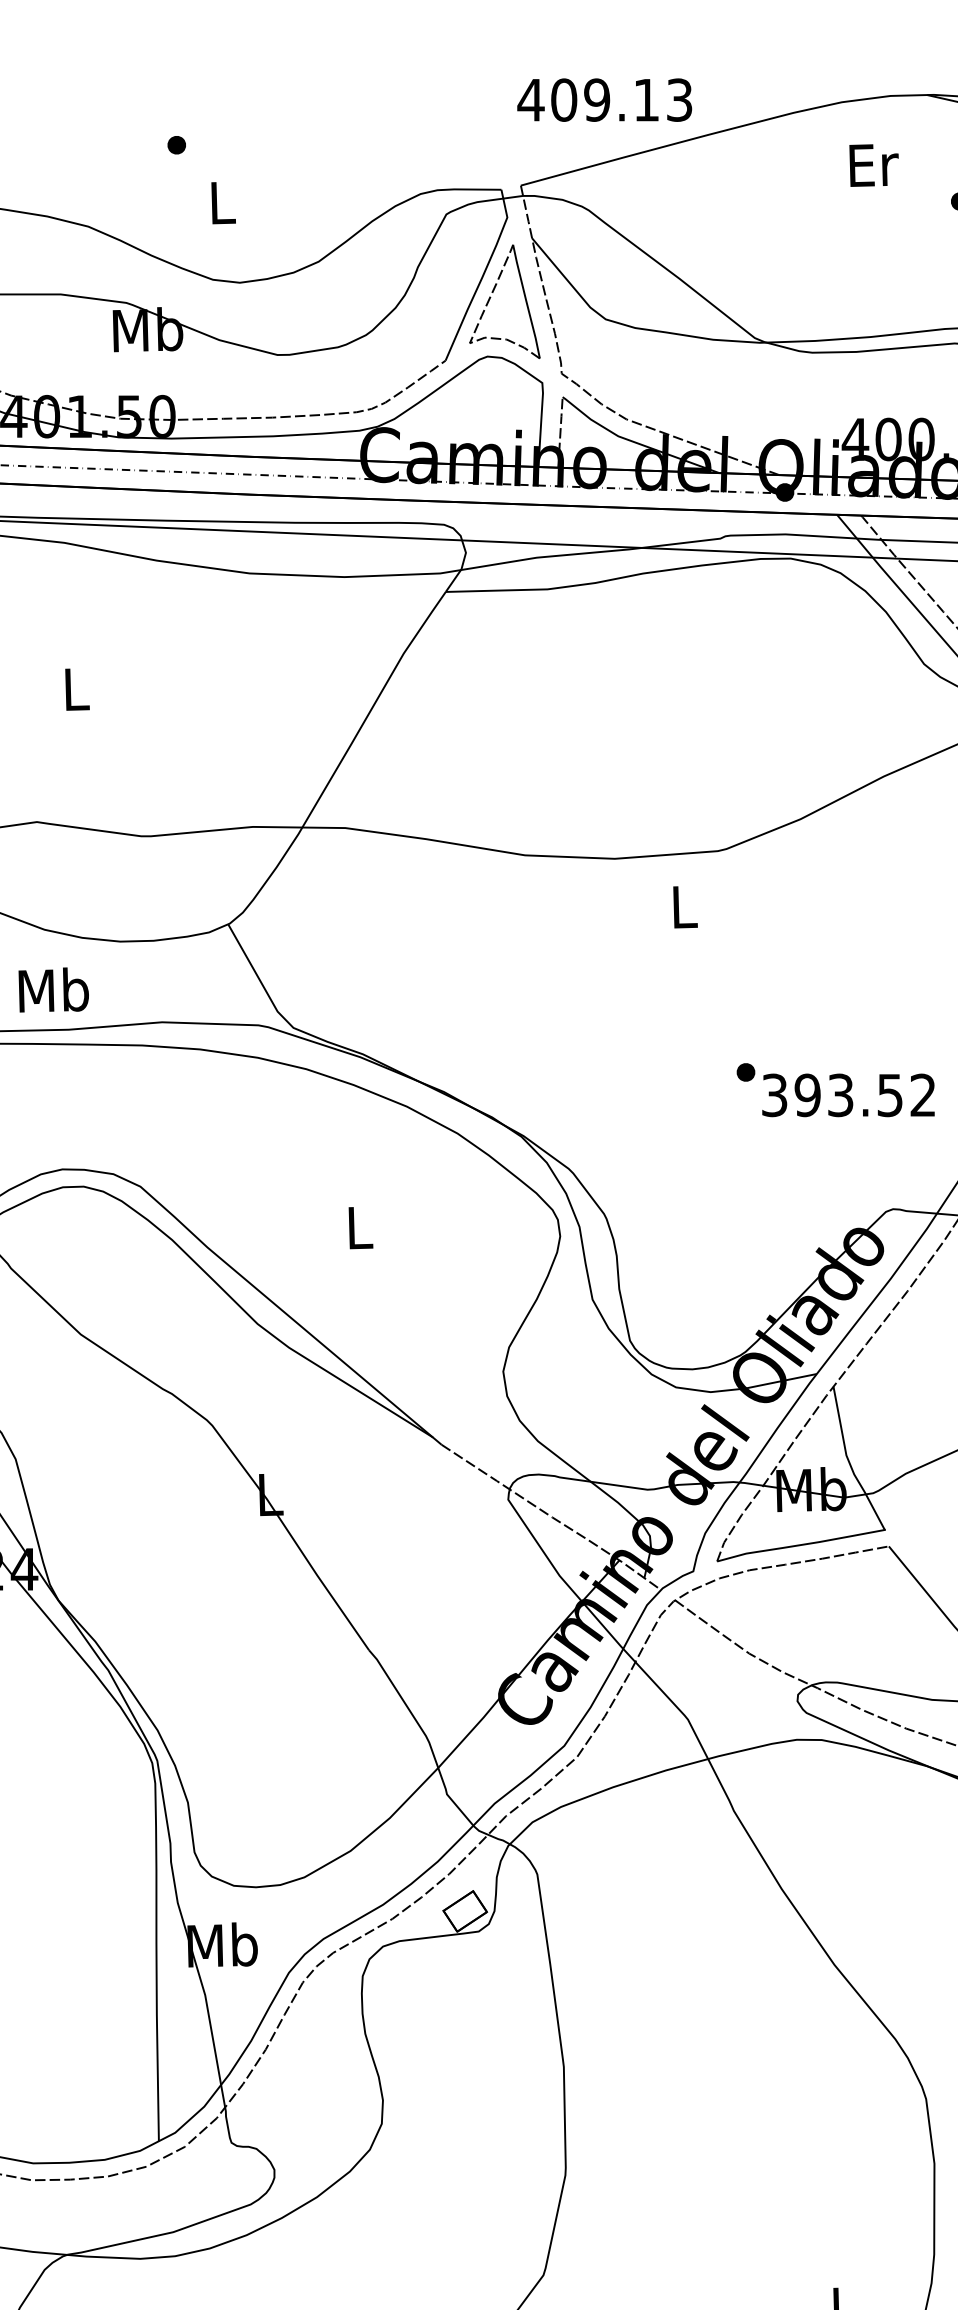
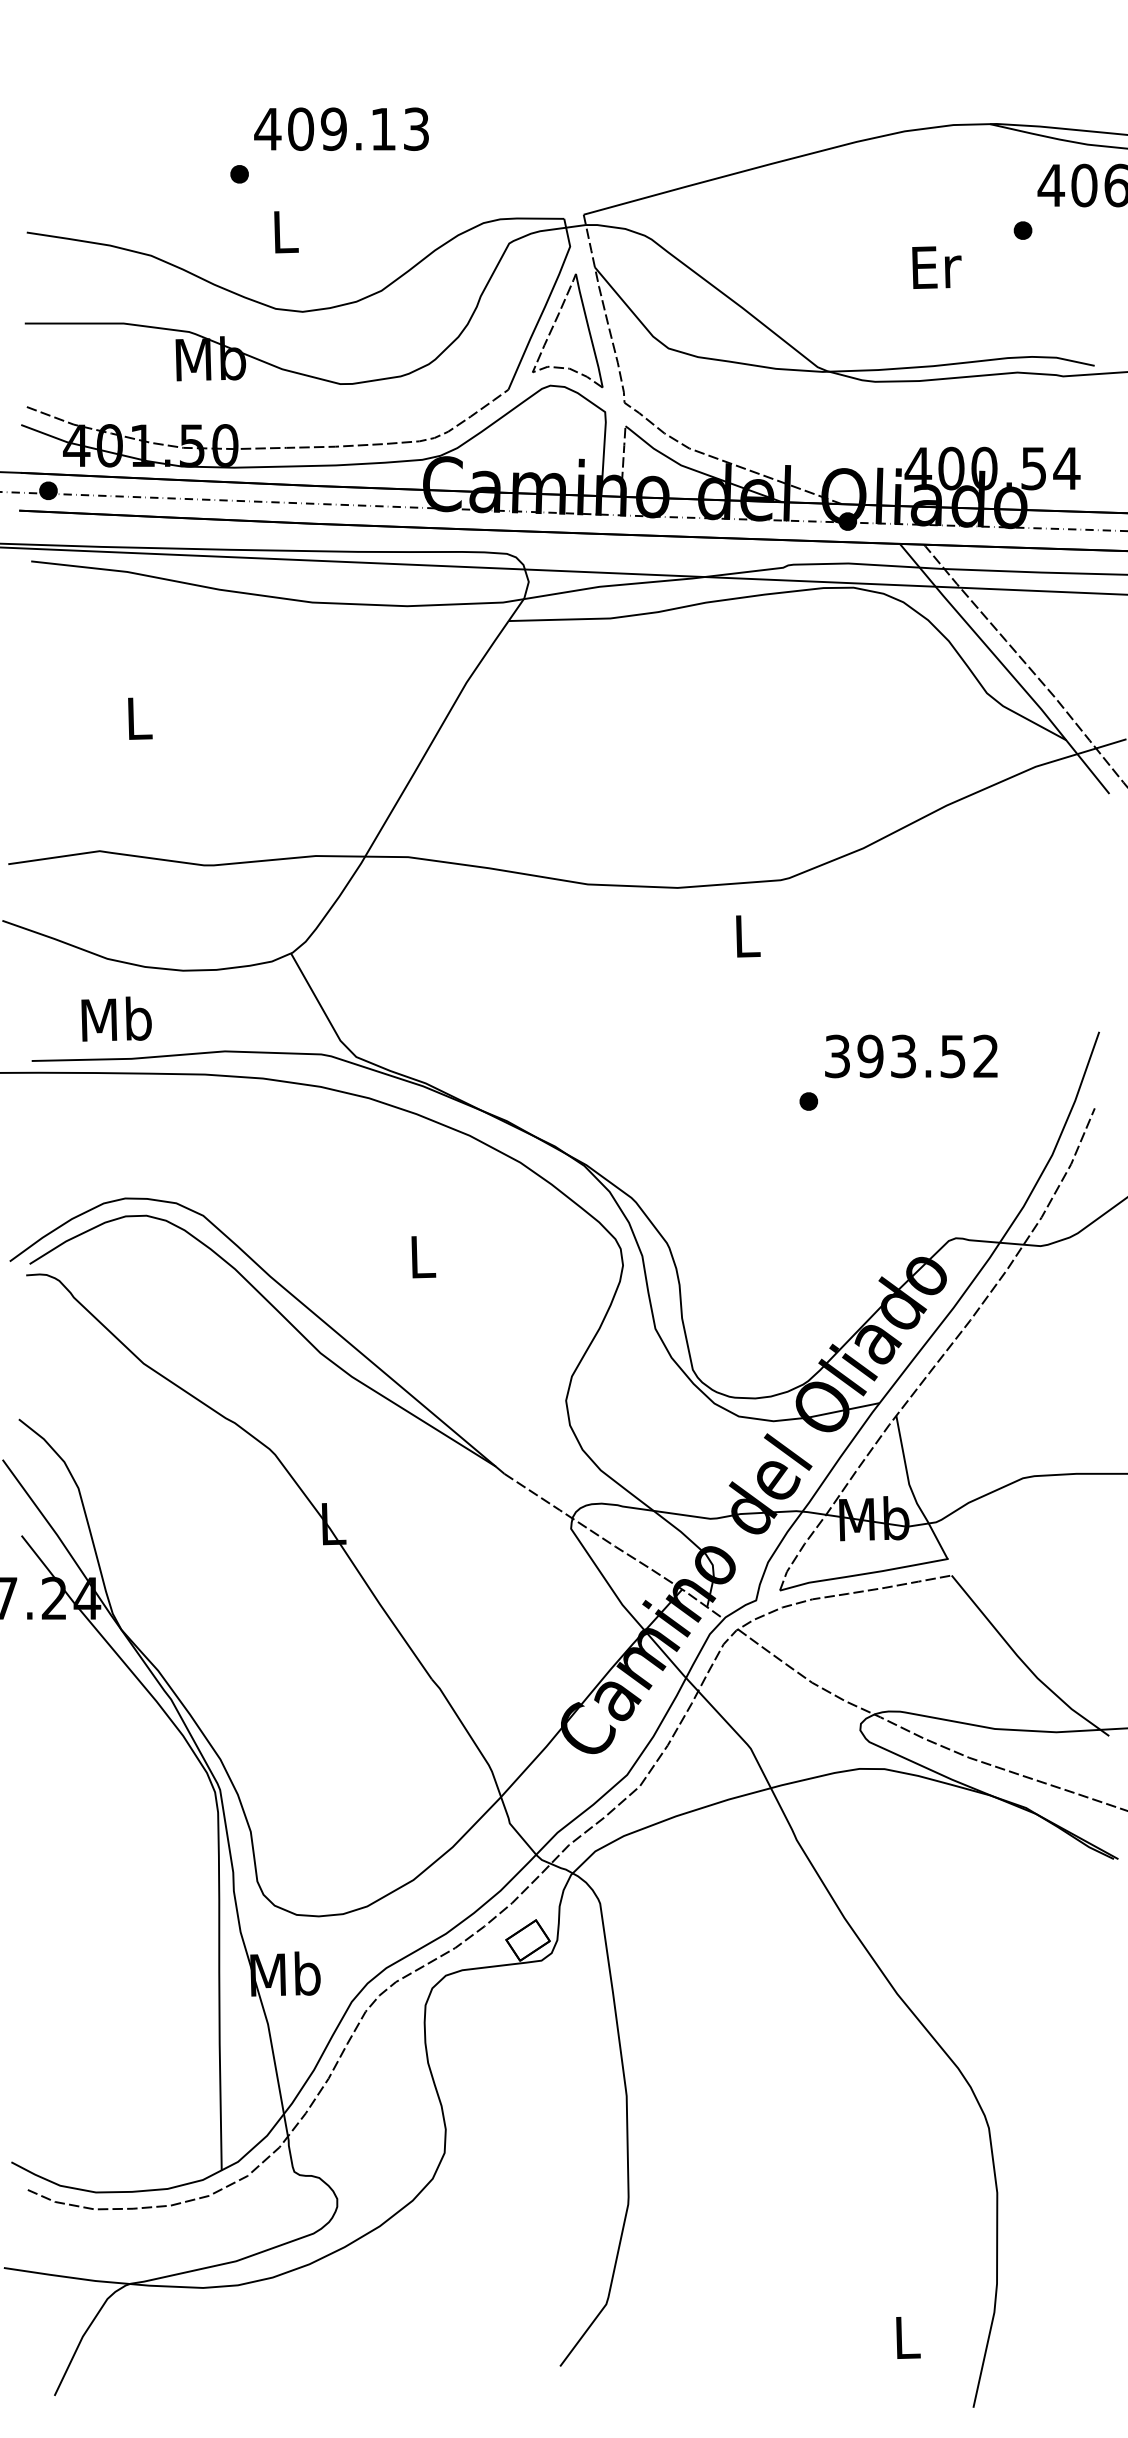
text: (604, 99) -> (341, 128), moved
text: (873, 165) -> (936, 267), moved
text: (848, 1095) -> (911, 1056), moved

